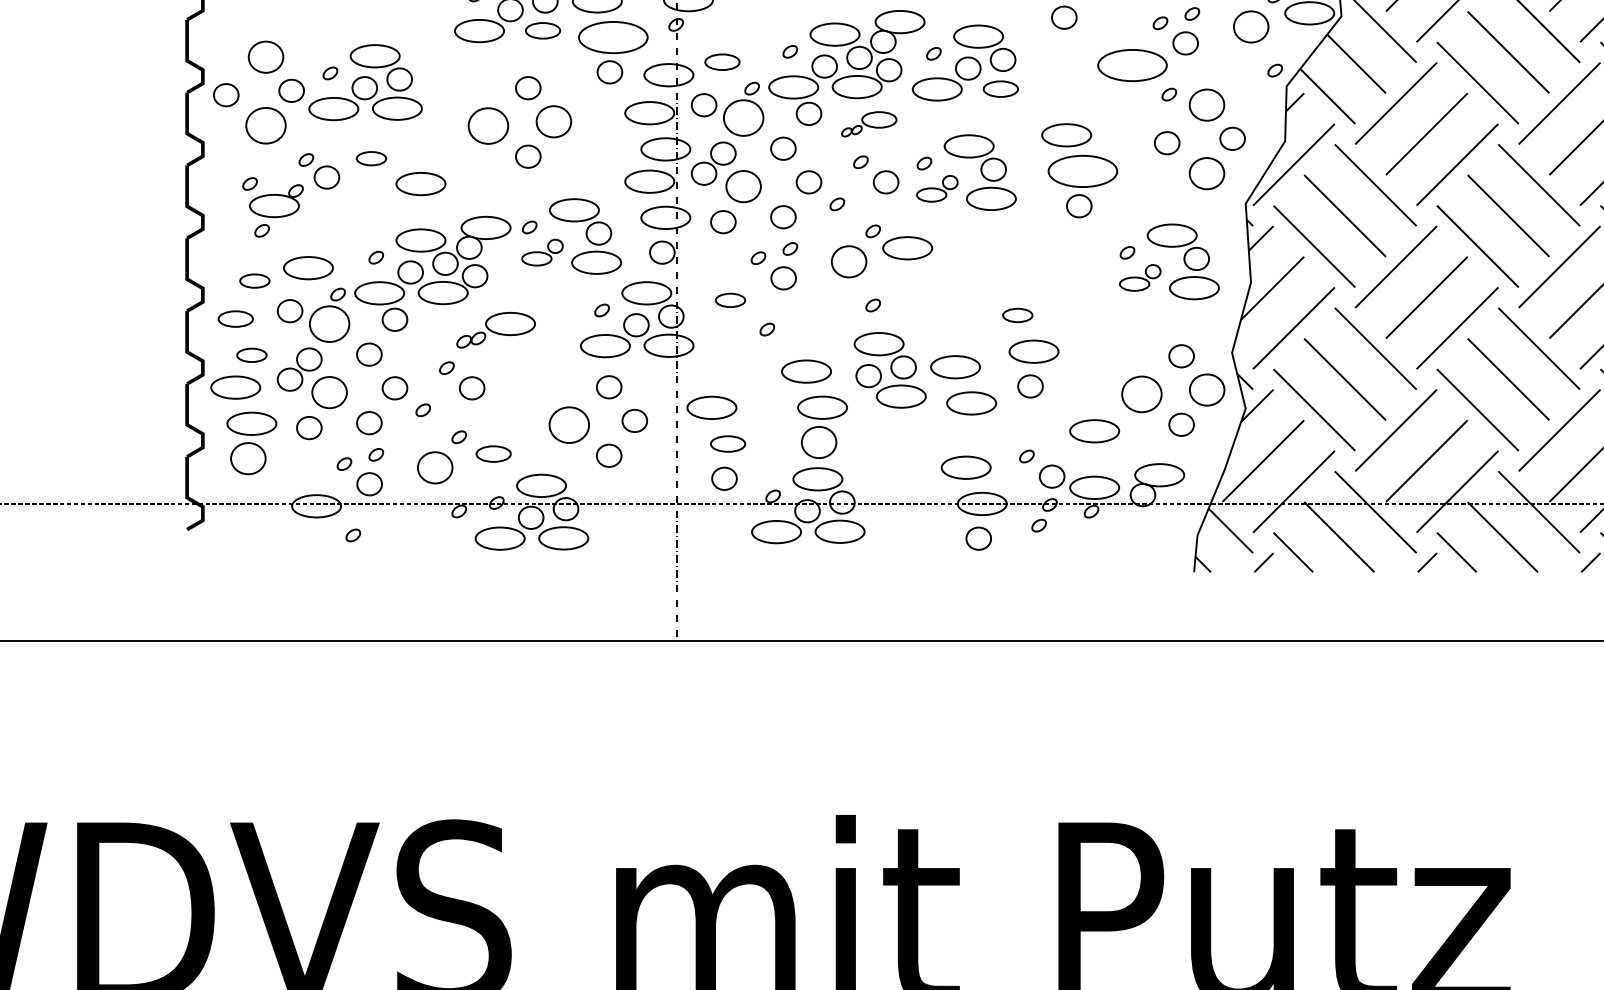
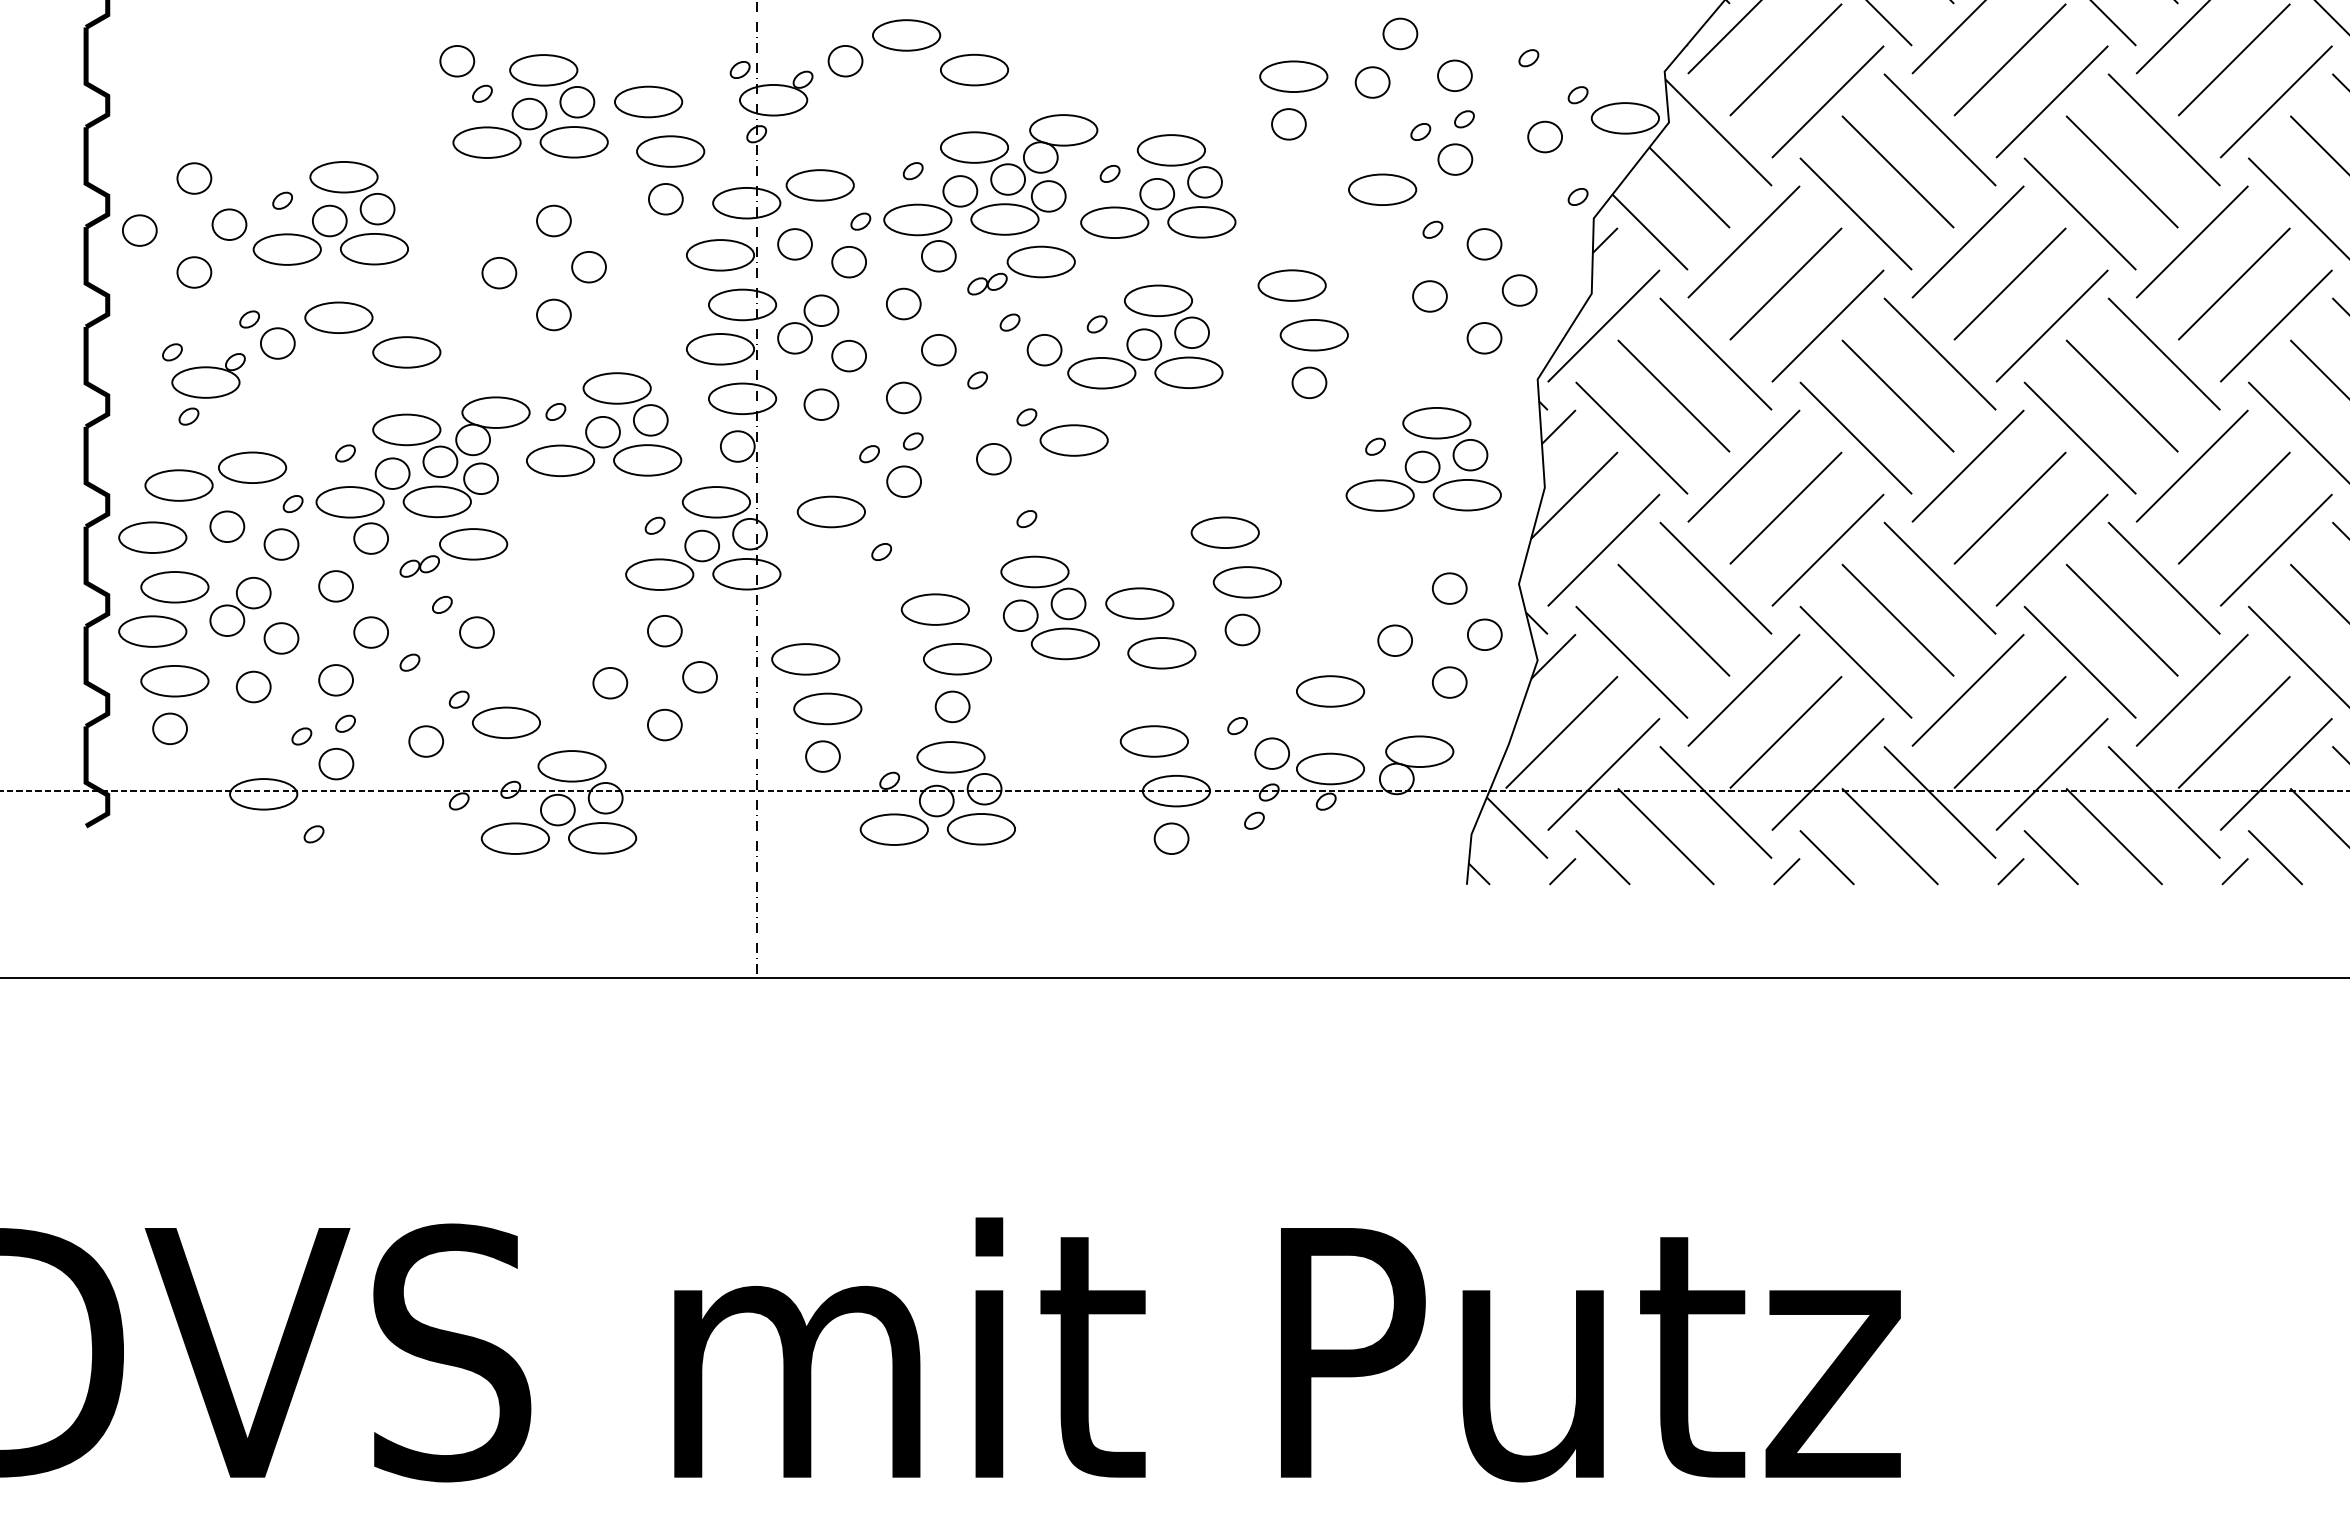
part: (1250, 26) -> (1544, 136), size x0.71
part: (542, 30) -> (573, 142), size x1.43
part: (613, 37) -> (670, 151), size x0.71
part: (266, 57) -> (194, 178), size x0.71
part: (721, 62) -> (819, 185), size x1.43
part: (1132, 65) -> (1382, 189), size x0.71
part: (1000, 89) -> (1201, 222), size x1.43
part: (1206, 105) -> (1484, 244), size x0.71
part: (743, 118) -> (848, 262), size x0.62
part: (553, 122) -> (588, 267), size x0.71
part: (869, 124) -> (1021, 270), size x1.43
part: (266, 125) -> (194, 272), size x0.62
part: (488, 126) -> (499, 273), size x0.62
part: (371, 158) -> (338, 317), size x1.67
part: (1082, 171) -> (1313, 335), size x0.71
part: (1206, 173) -> (1484, 338), size x0.71
part: (743, 187) -> (848, 356), size x0.71
part: (937, 188) -> (1114, 358), size x1.67
part: (542, 252) -> (573, 446), size x1.67
part: (848, 262) -> (993, 459), size x0.71
part: (1139, 277) -> (1392, 480), size x1.67
part: (254, 281) -> (178, 485), size x1.67
part: (729, 300) -> (830, 511), size x1.67
part: (1017, 315) -> (1224, 532), size x1.67
part: (235, 319) -> (152, 537), size x1.43
part: (329, 324) -> (281, 544), size x0.62
part: (495, 329) -> (453, 552), moved
part: (251, 355) -> (174, 587), size x1.67
part: (1206, 389) -> (1484, 634), size x0.71
part: (329, 392) -> (281, 638), size x0.71
part: (1141, 394) -> (1394, 640), size x0.62
part: (569, 425) -> (610, 683), size x0.62
part: (818, 442) -> (952, 706), size x0.71
part: (727, 443) -> (827, 708), size x1.43
part: (493, 453) -> (506, 722), size x1.43
part: (247, 458) -> (169, 728), size x0.71
part: (434, 467) -> (425, 741), size x0.71

